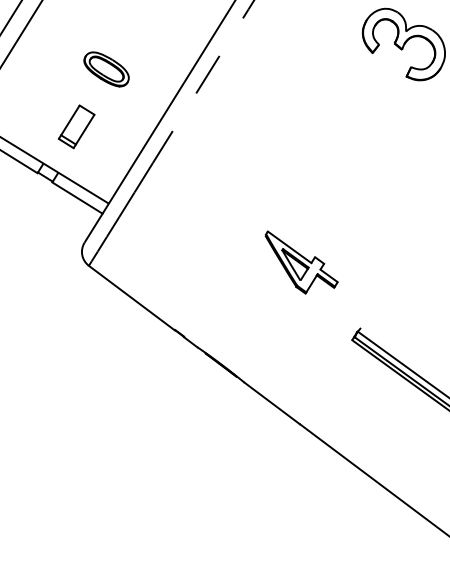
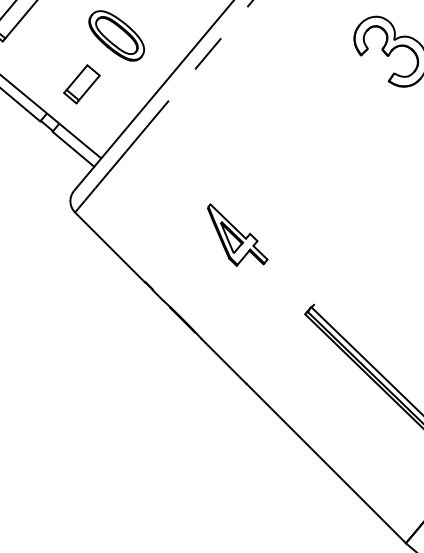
part: (106, 68) -> (116, 35), size x1.43
part: (301, 259) -> (237, 234), moved

